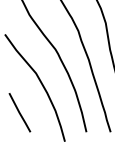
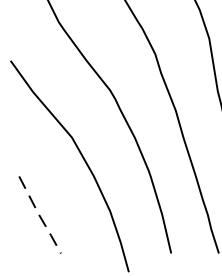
line: (19, 113) -> (39, 216), solid -> dashed

